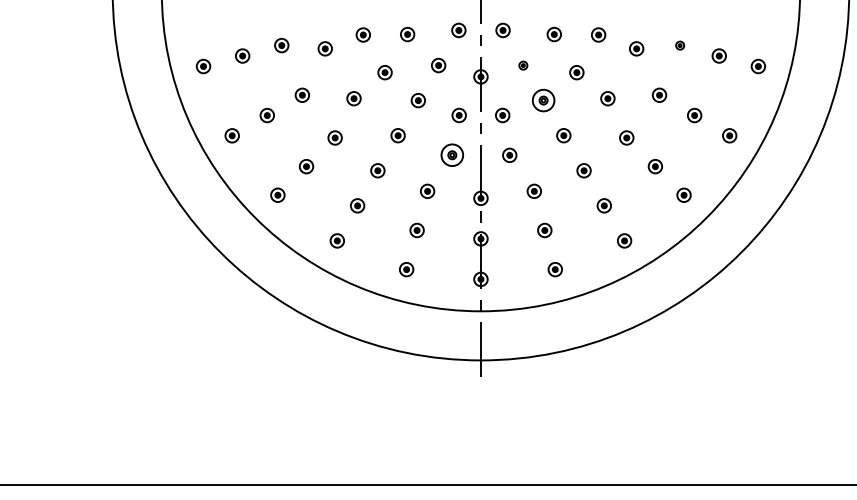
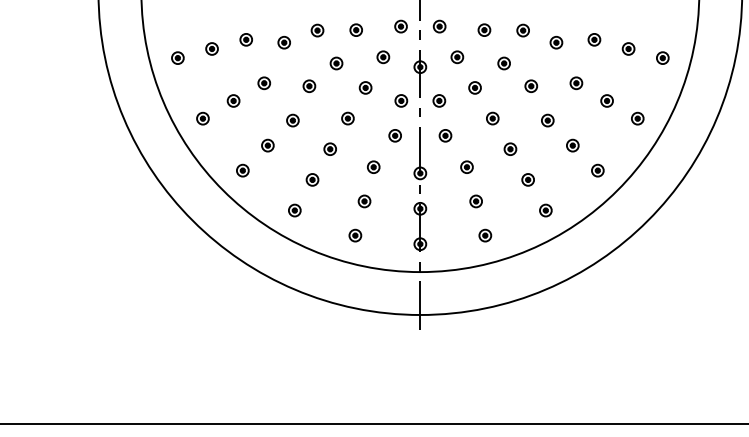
part: (680, 45) -> (594, 39), size x1.67
part: (523, 65) -> (457, 57), size x1.67
part: (542, 100) -> (474, 87), size x0.62
part: (451, 155) -> (394, 135), size x0.62

